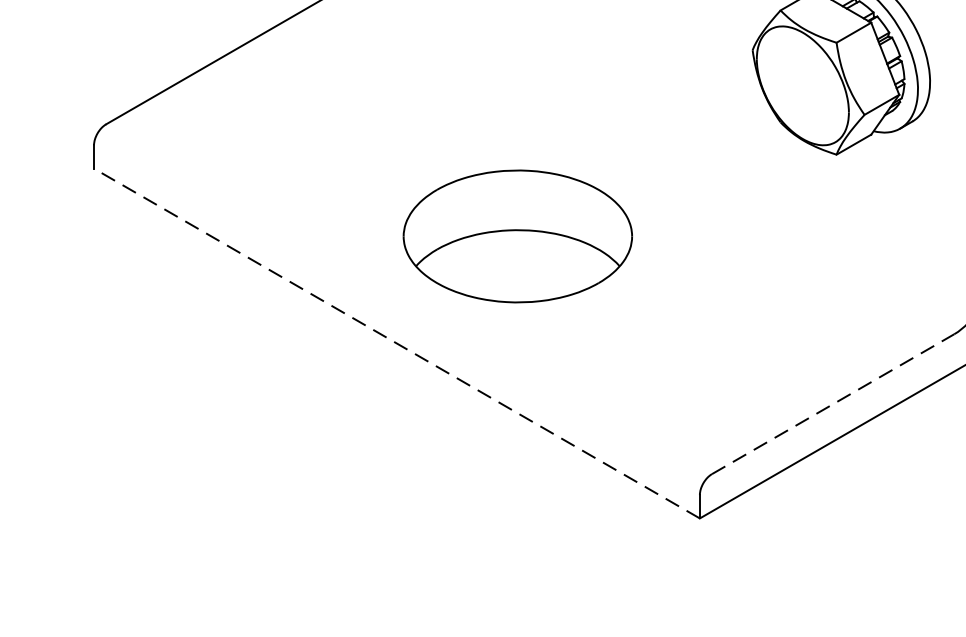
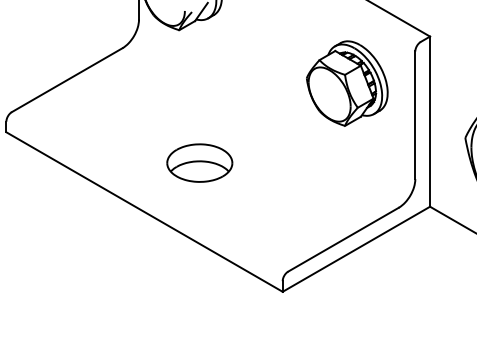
part: (517, 234) -> (199, 162), size x0.62
line: (396, 344) -> (144, 212), dashed -> solid
line: (833, 403) -> (343, 239), dashed -> solid

